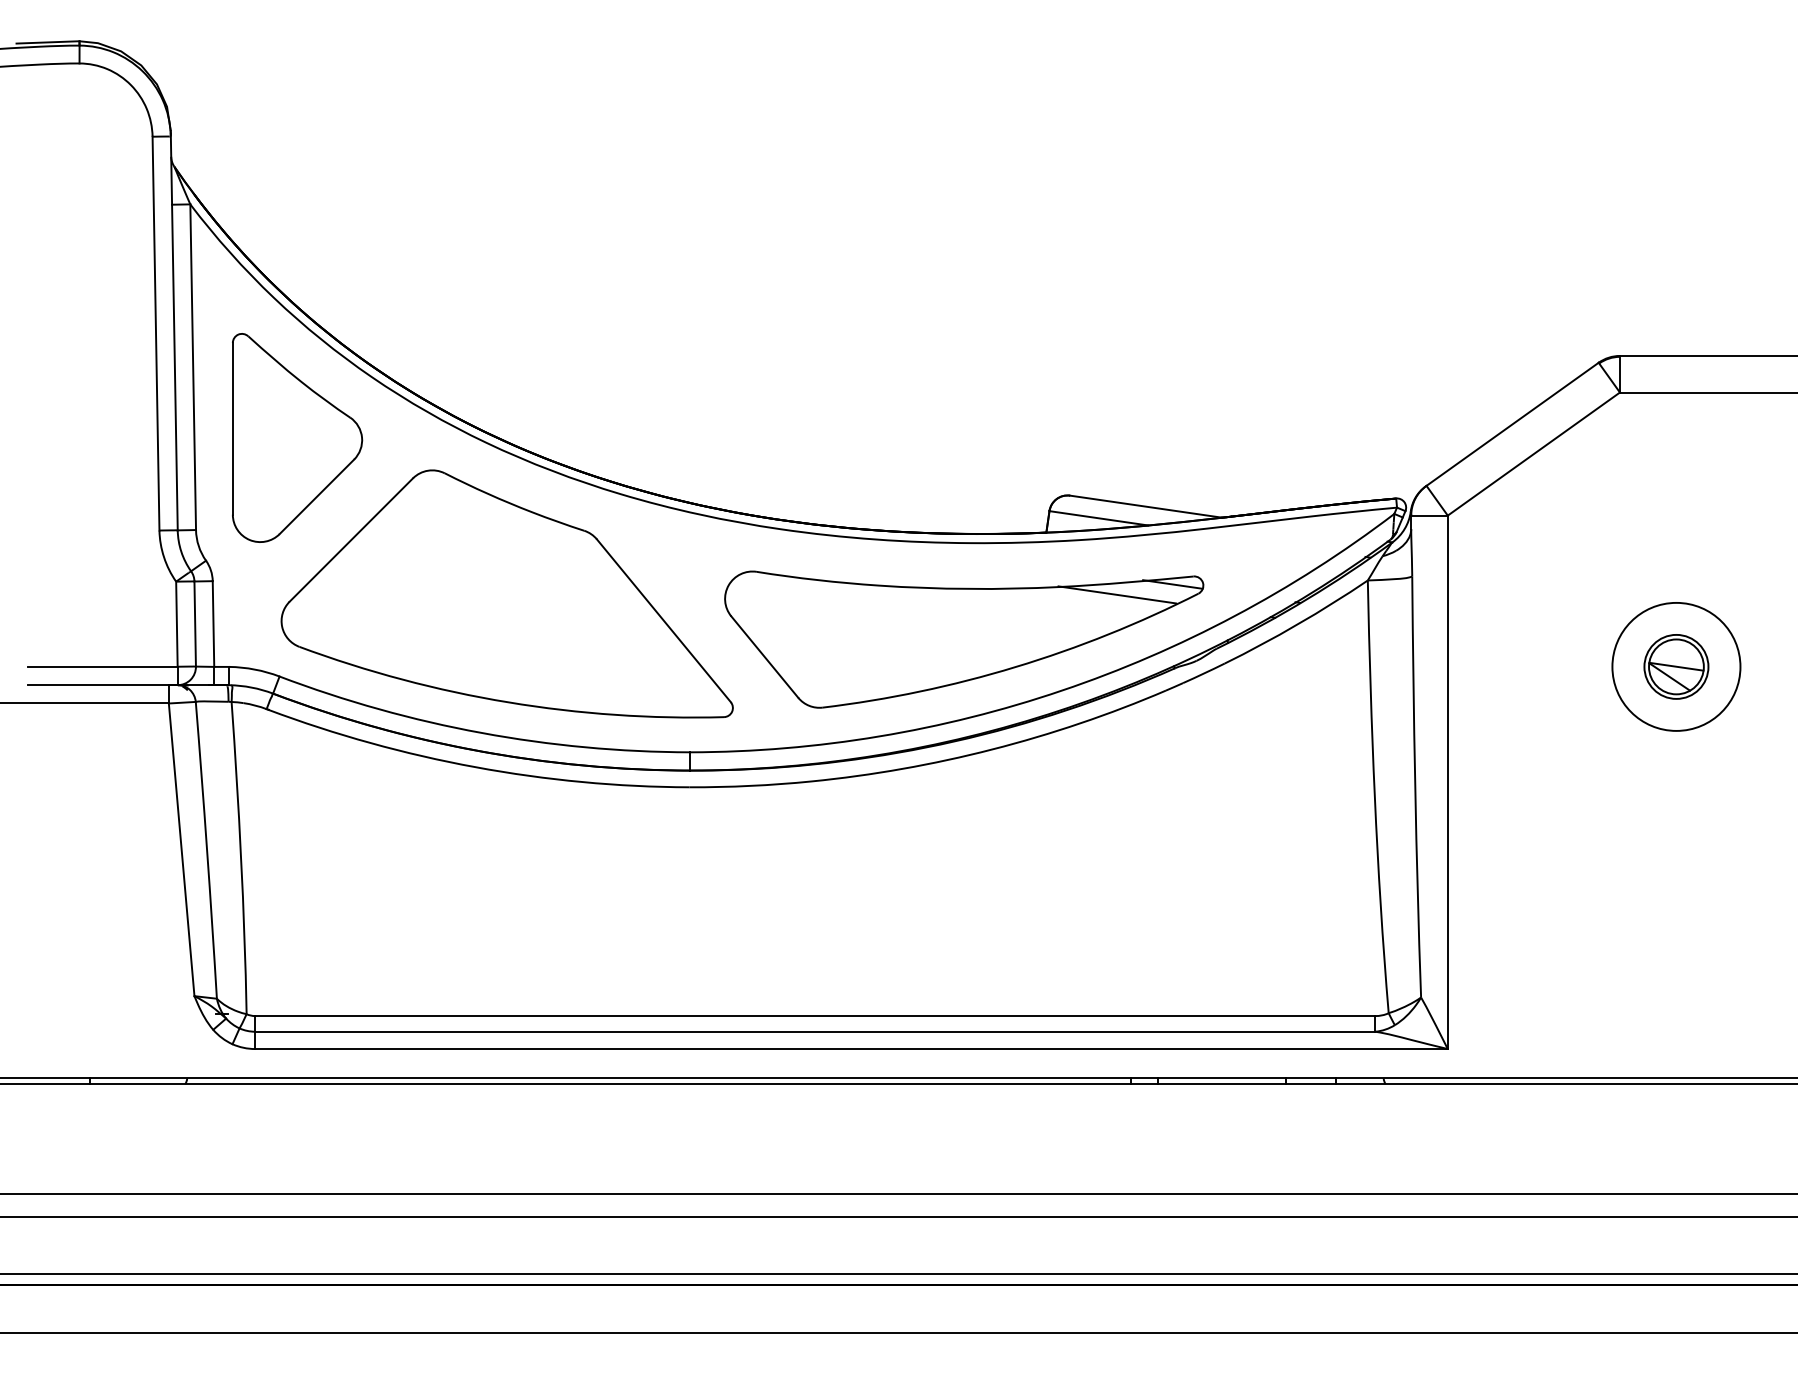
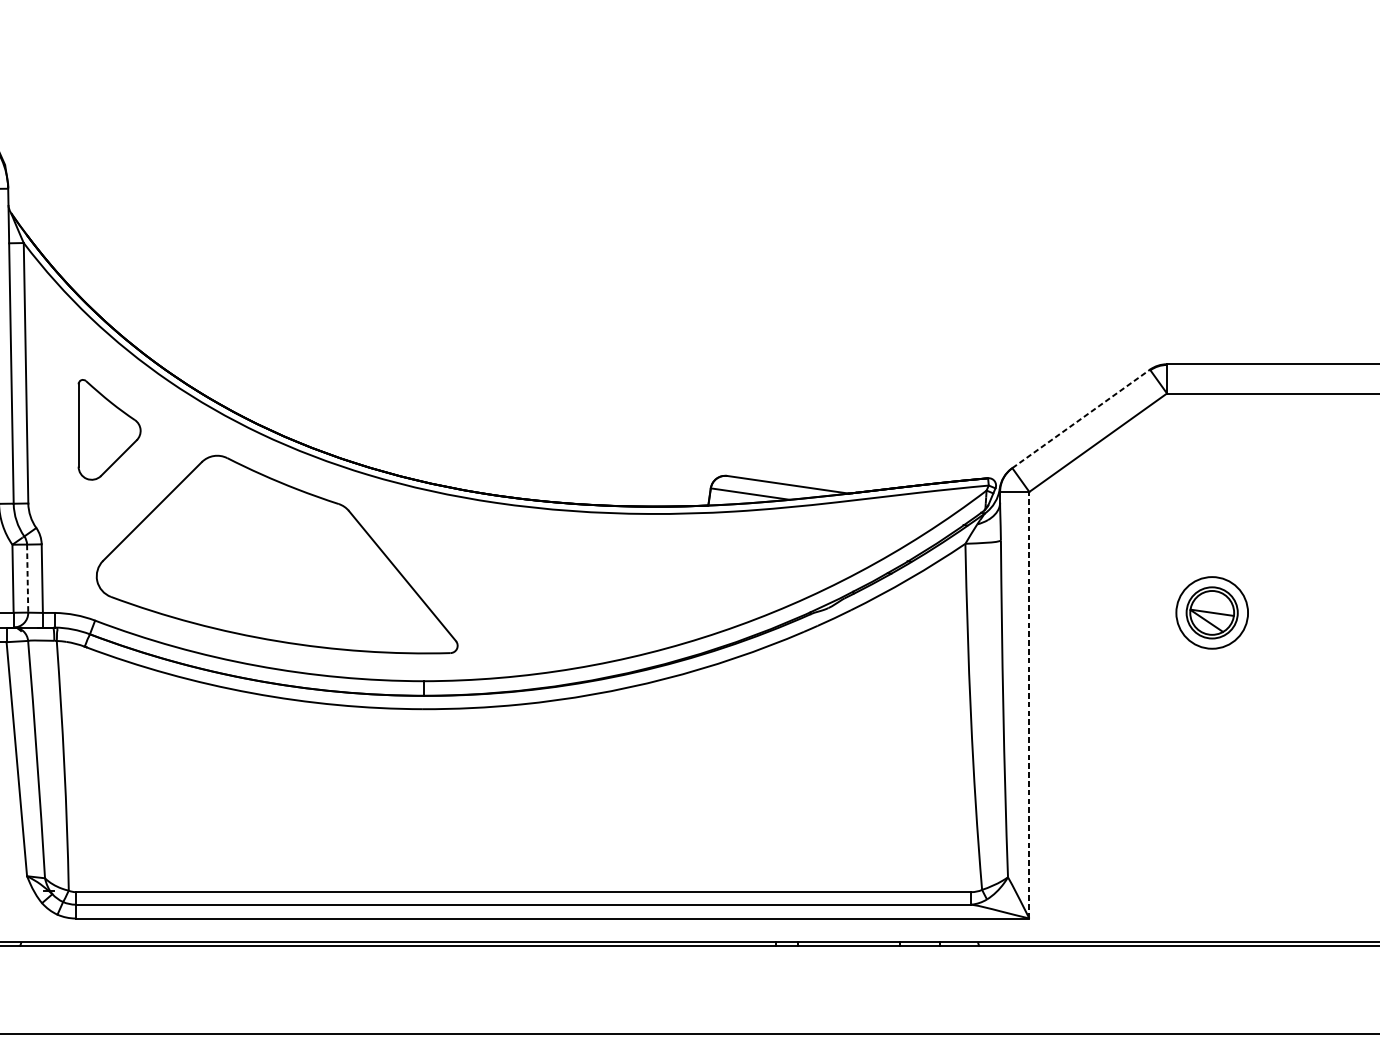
line: (1512, 424) -> (1081, 419), solid -> dashed
part: (297, 437) -> (109, 429), size x0.6
line: (195, 624) -> (27, 579), solid -> dashed
part: (964, 639) -> (642, 591), removed
circle: (1676, 666) -> (1212, 612), size x0.7
line: (1447, 782) -> (1029, 705), solid -> dashed

